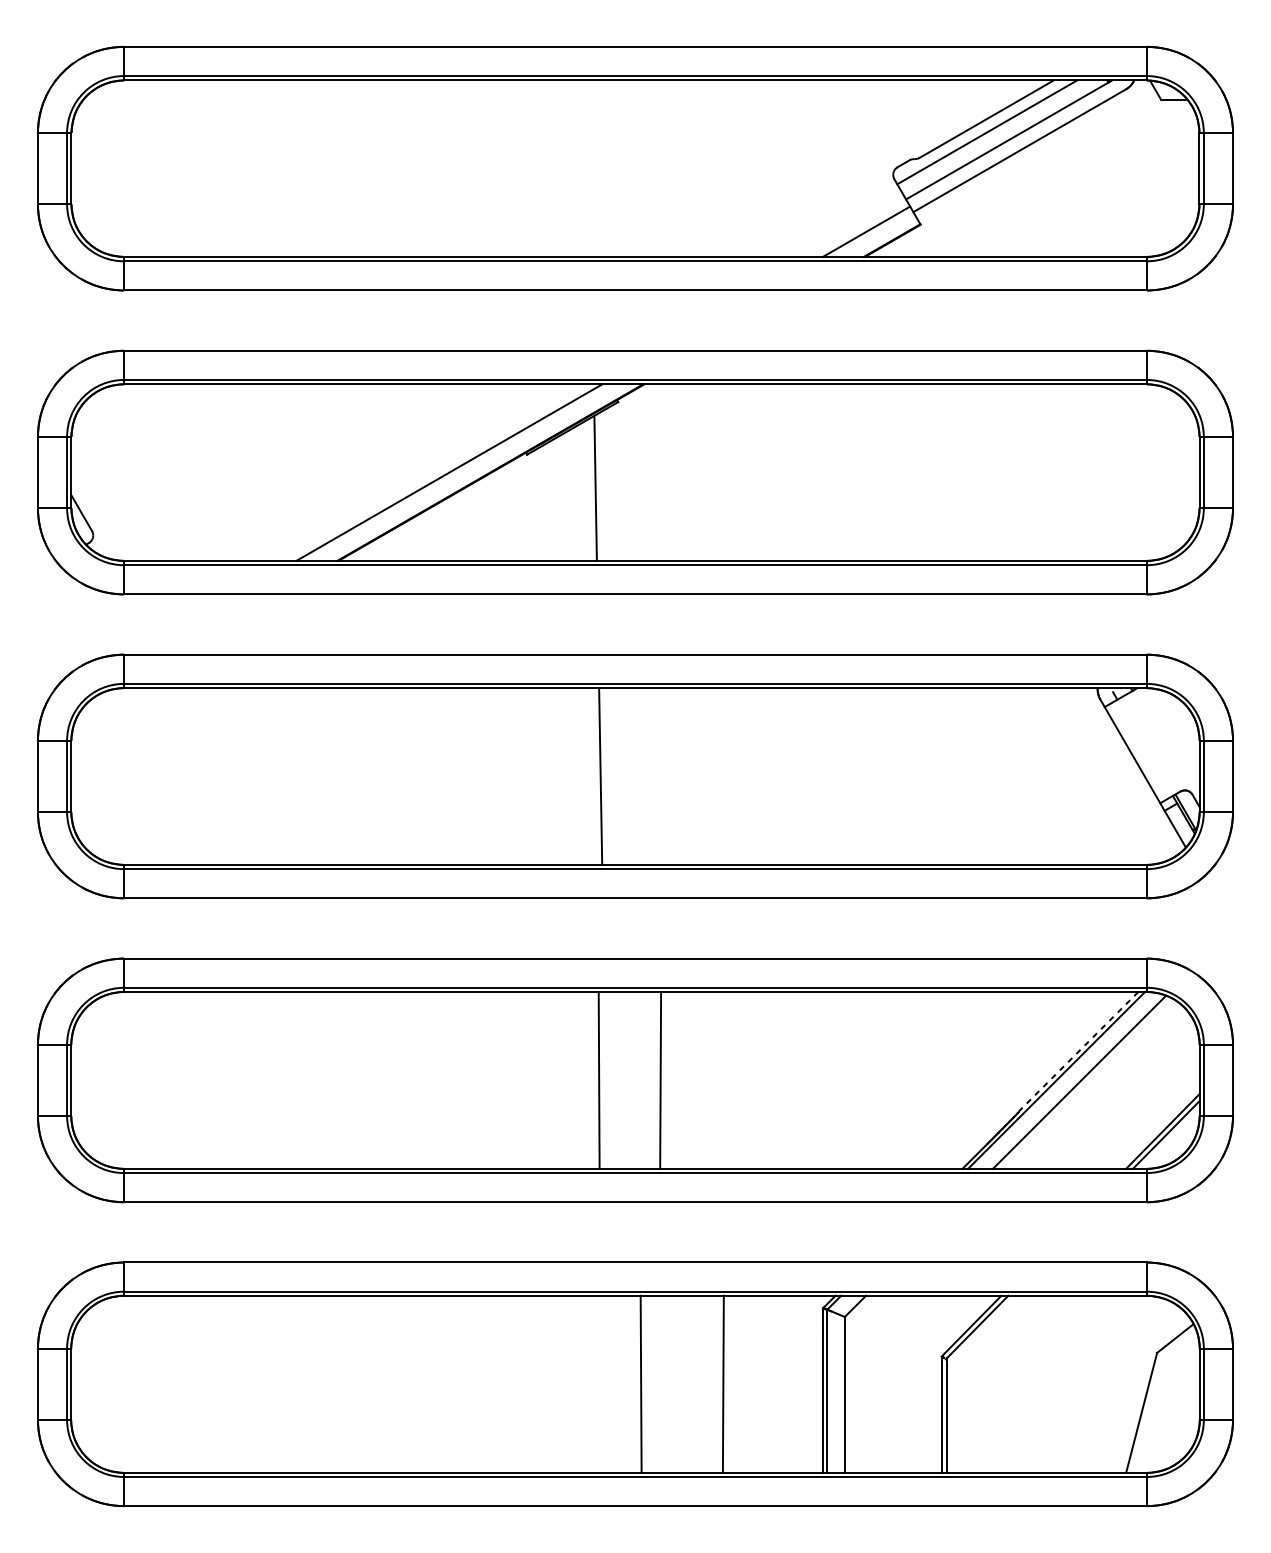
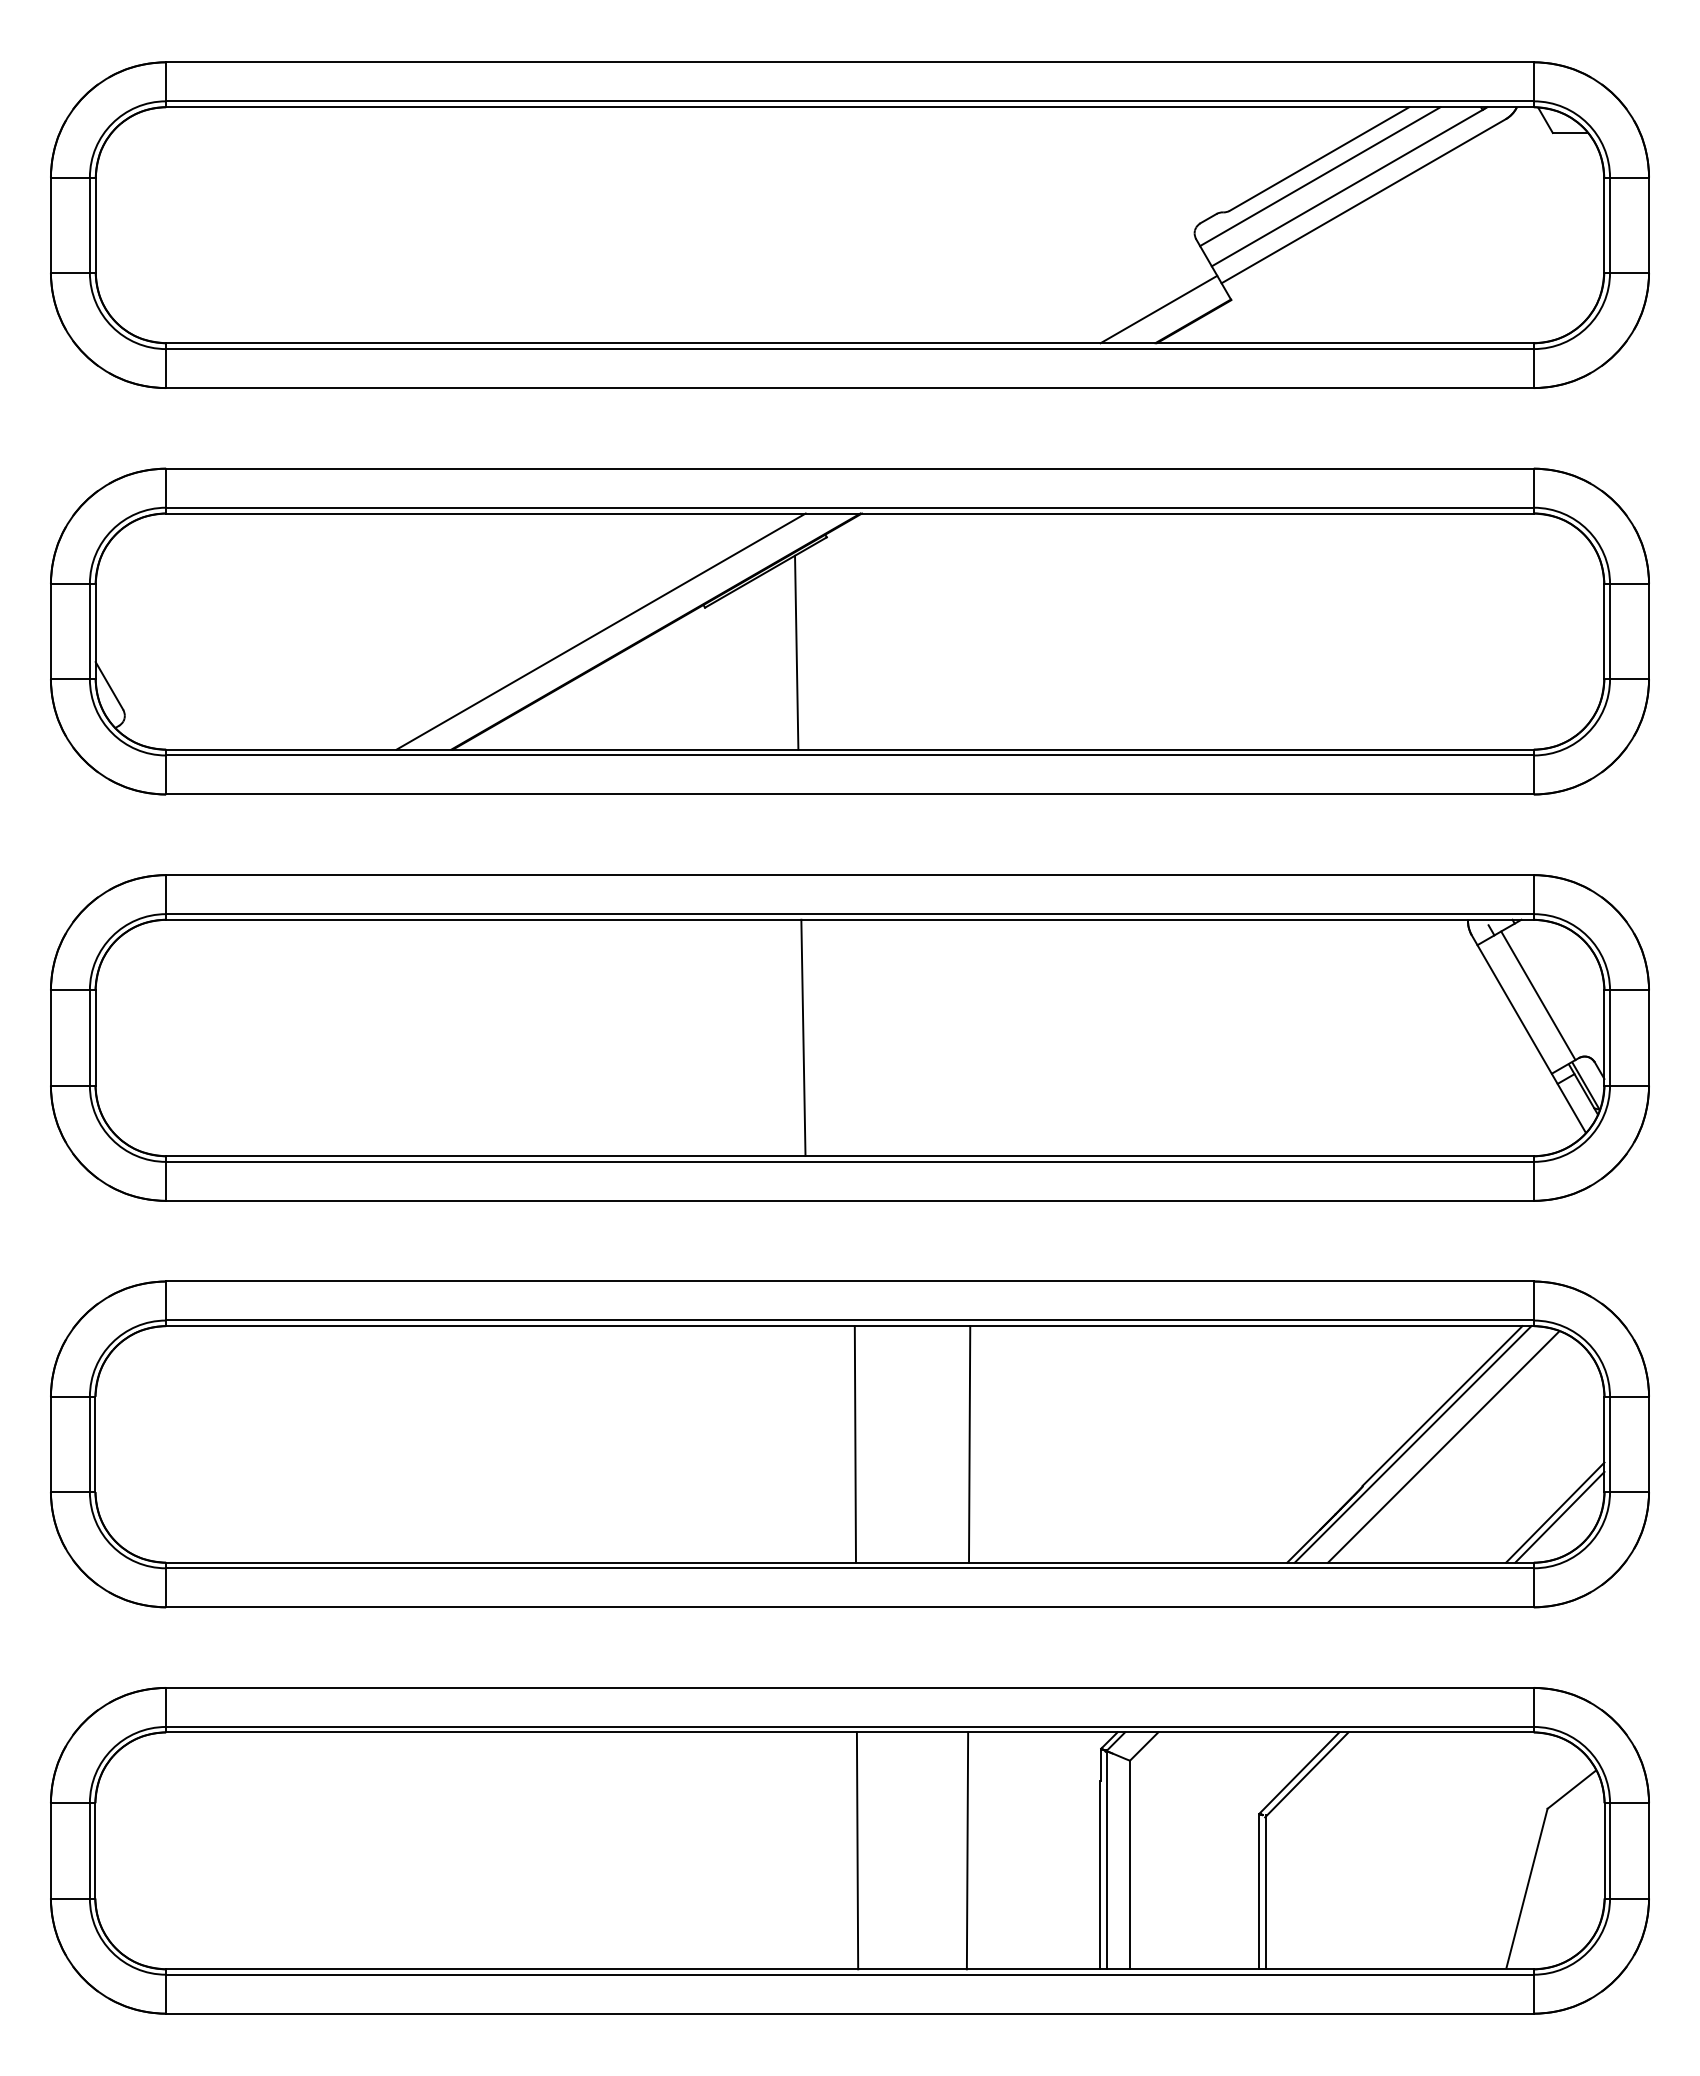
line: (1150, 744) -> (1538, 995), added
line: (1078, 1051) -> (1442, 1405), dashed -> solid
line: (598, 1080) -> (854, 1444), moved
line: (660, 1080) -> (969, 1444), moved

